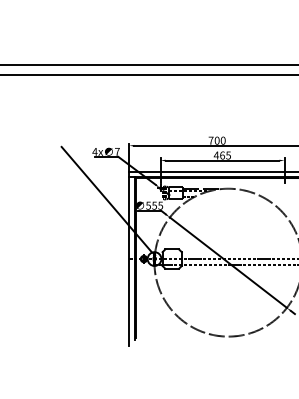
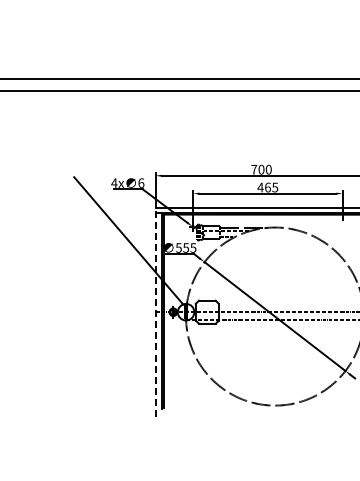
text: (117, 151) -> (141, 182), 7 -> 6
line: (129, 258) -> (155, 311), solid -> dashed

